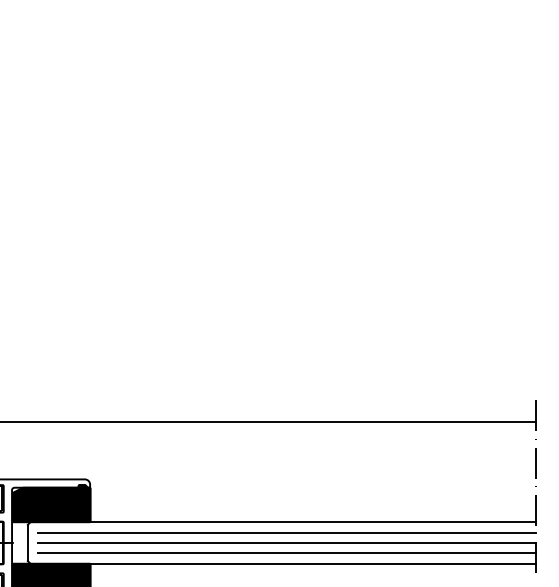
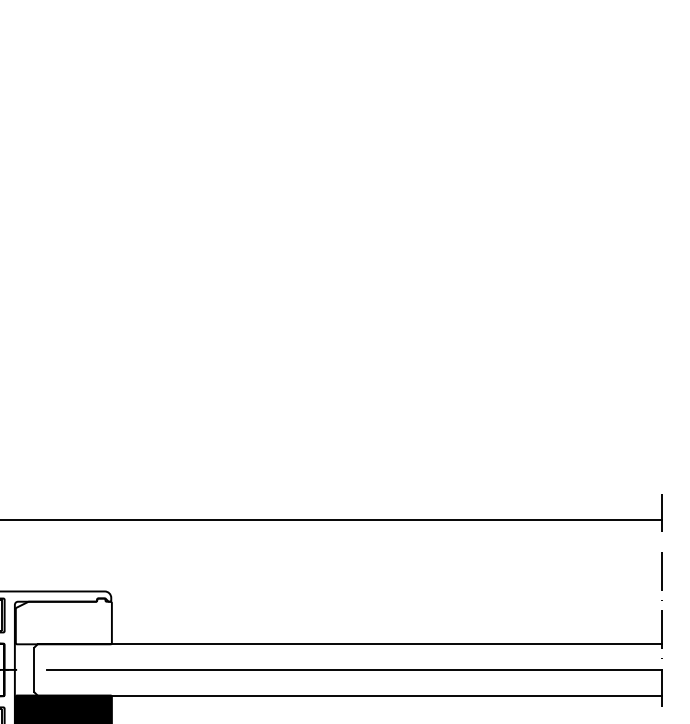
fill: (51, 503) -> (63, 621), removed
line: (287, 532) -> (354, 657), removed
line: (287, 553) -> (354, 682), removed

